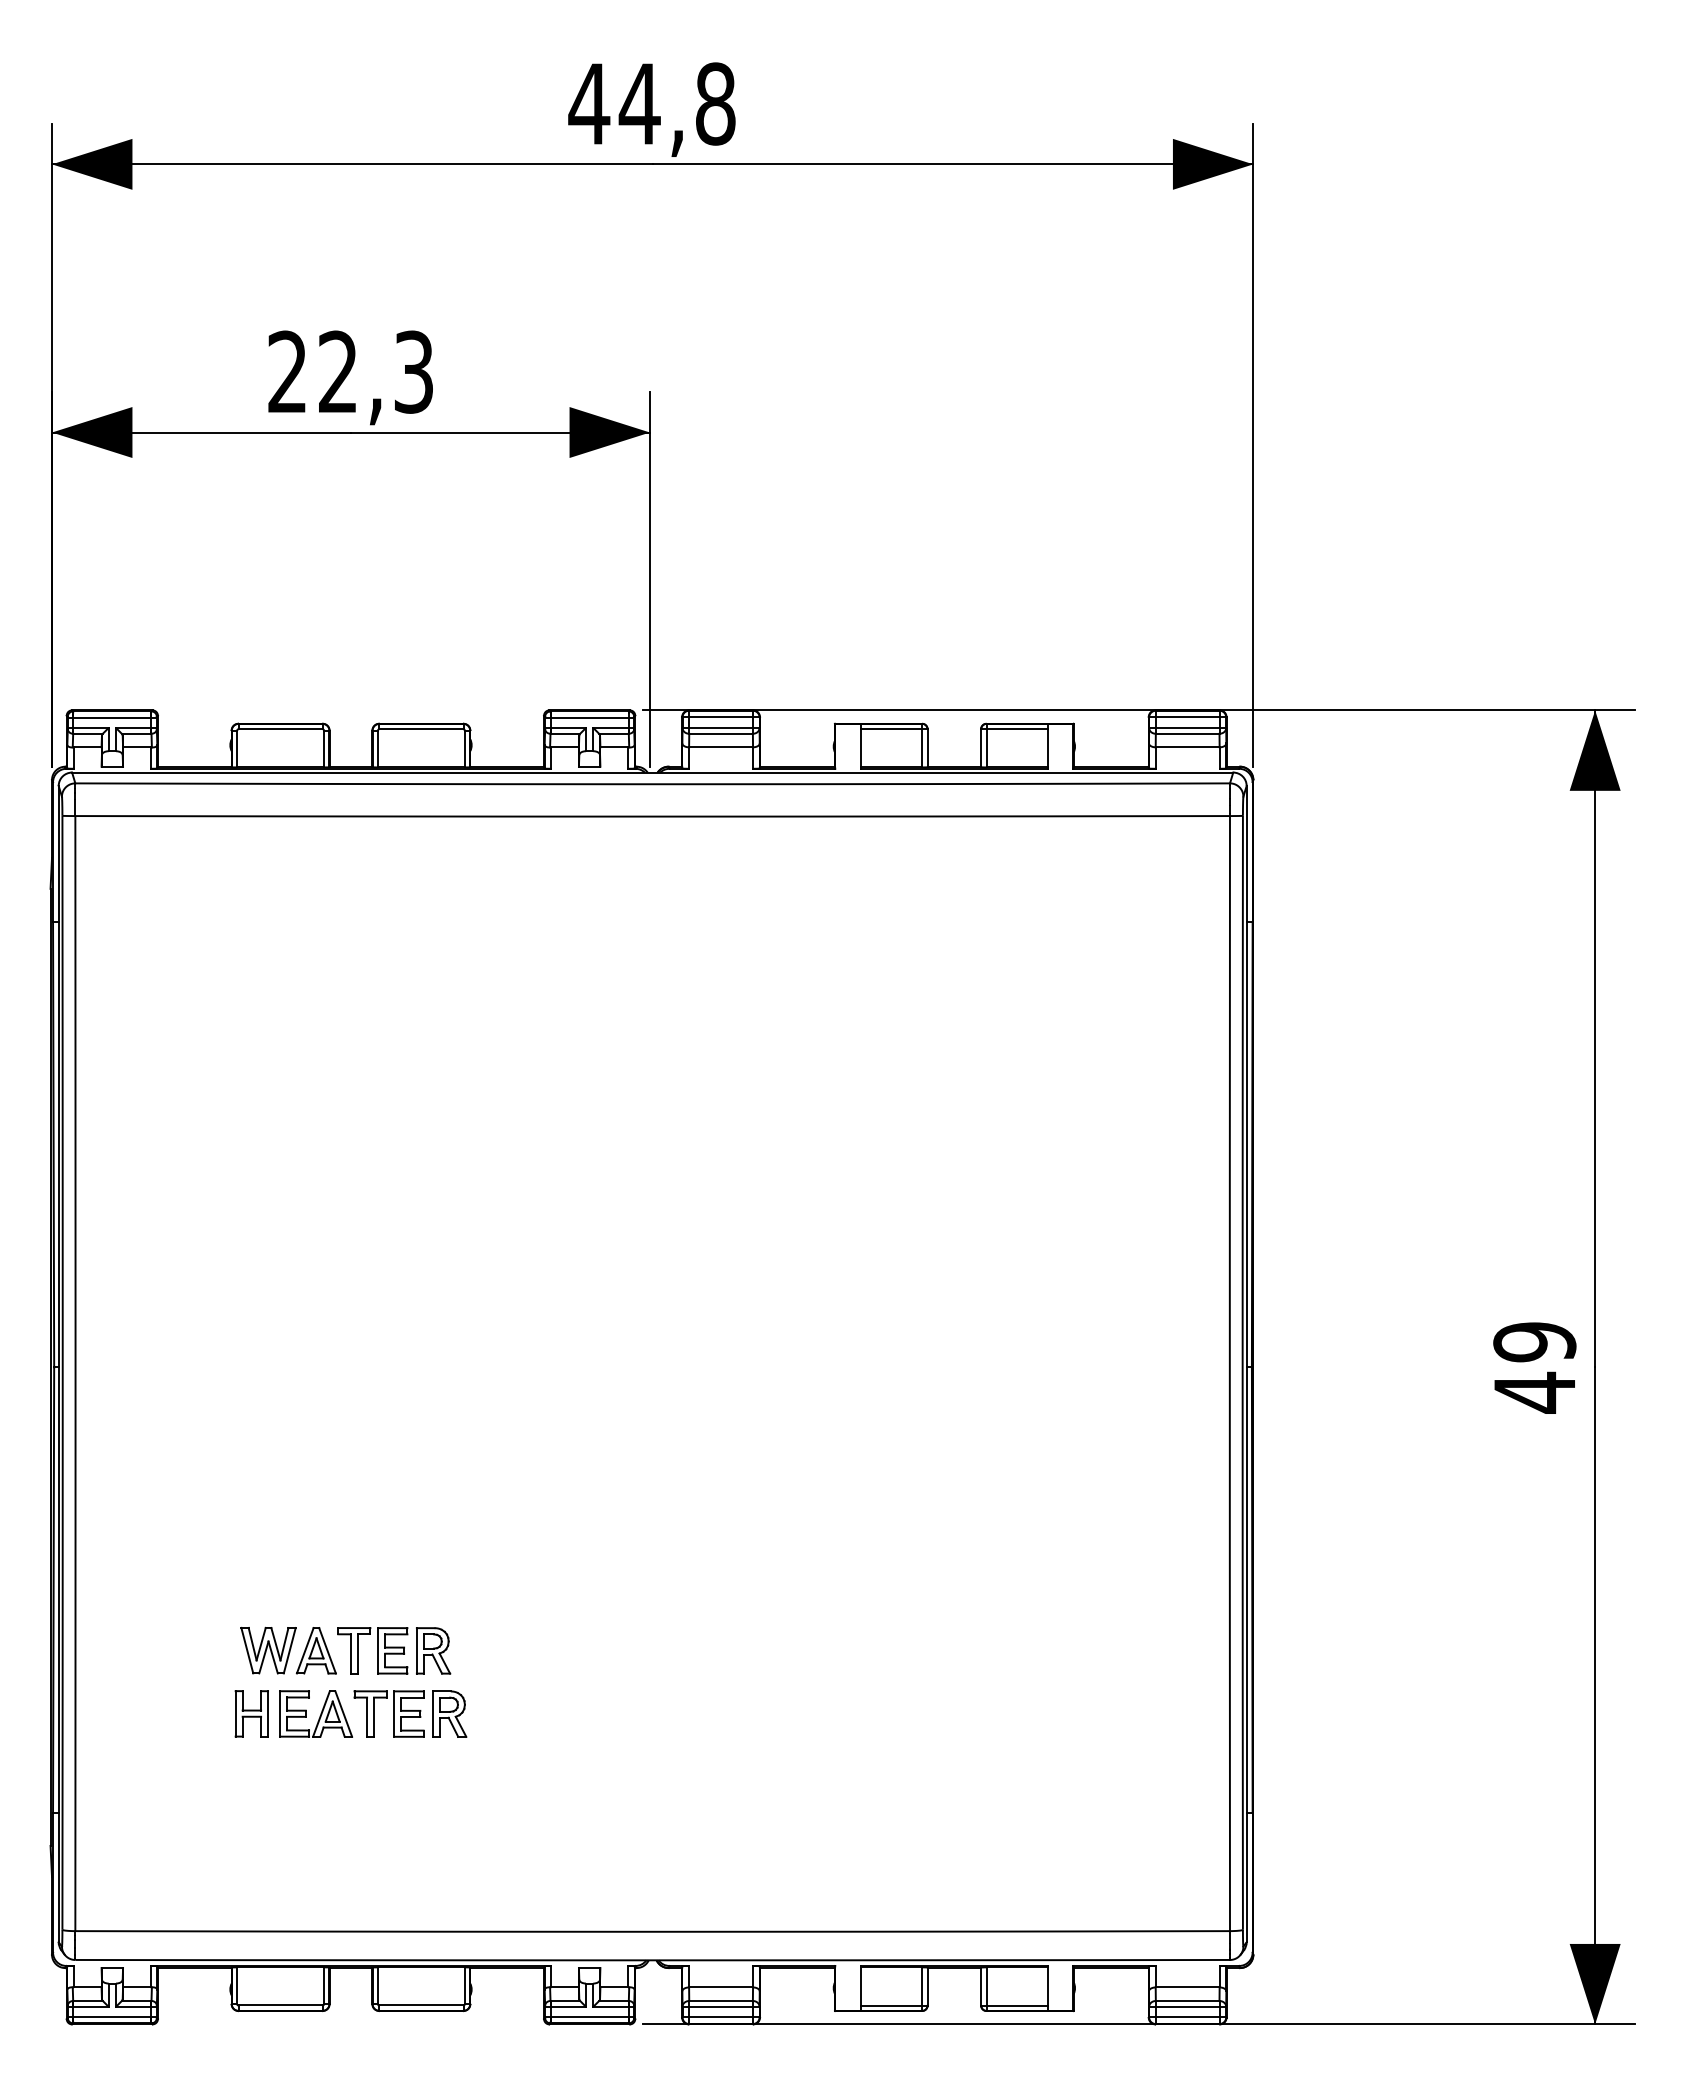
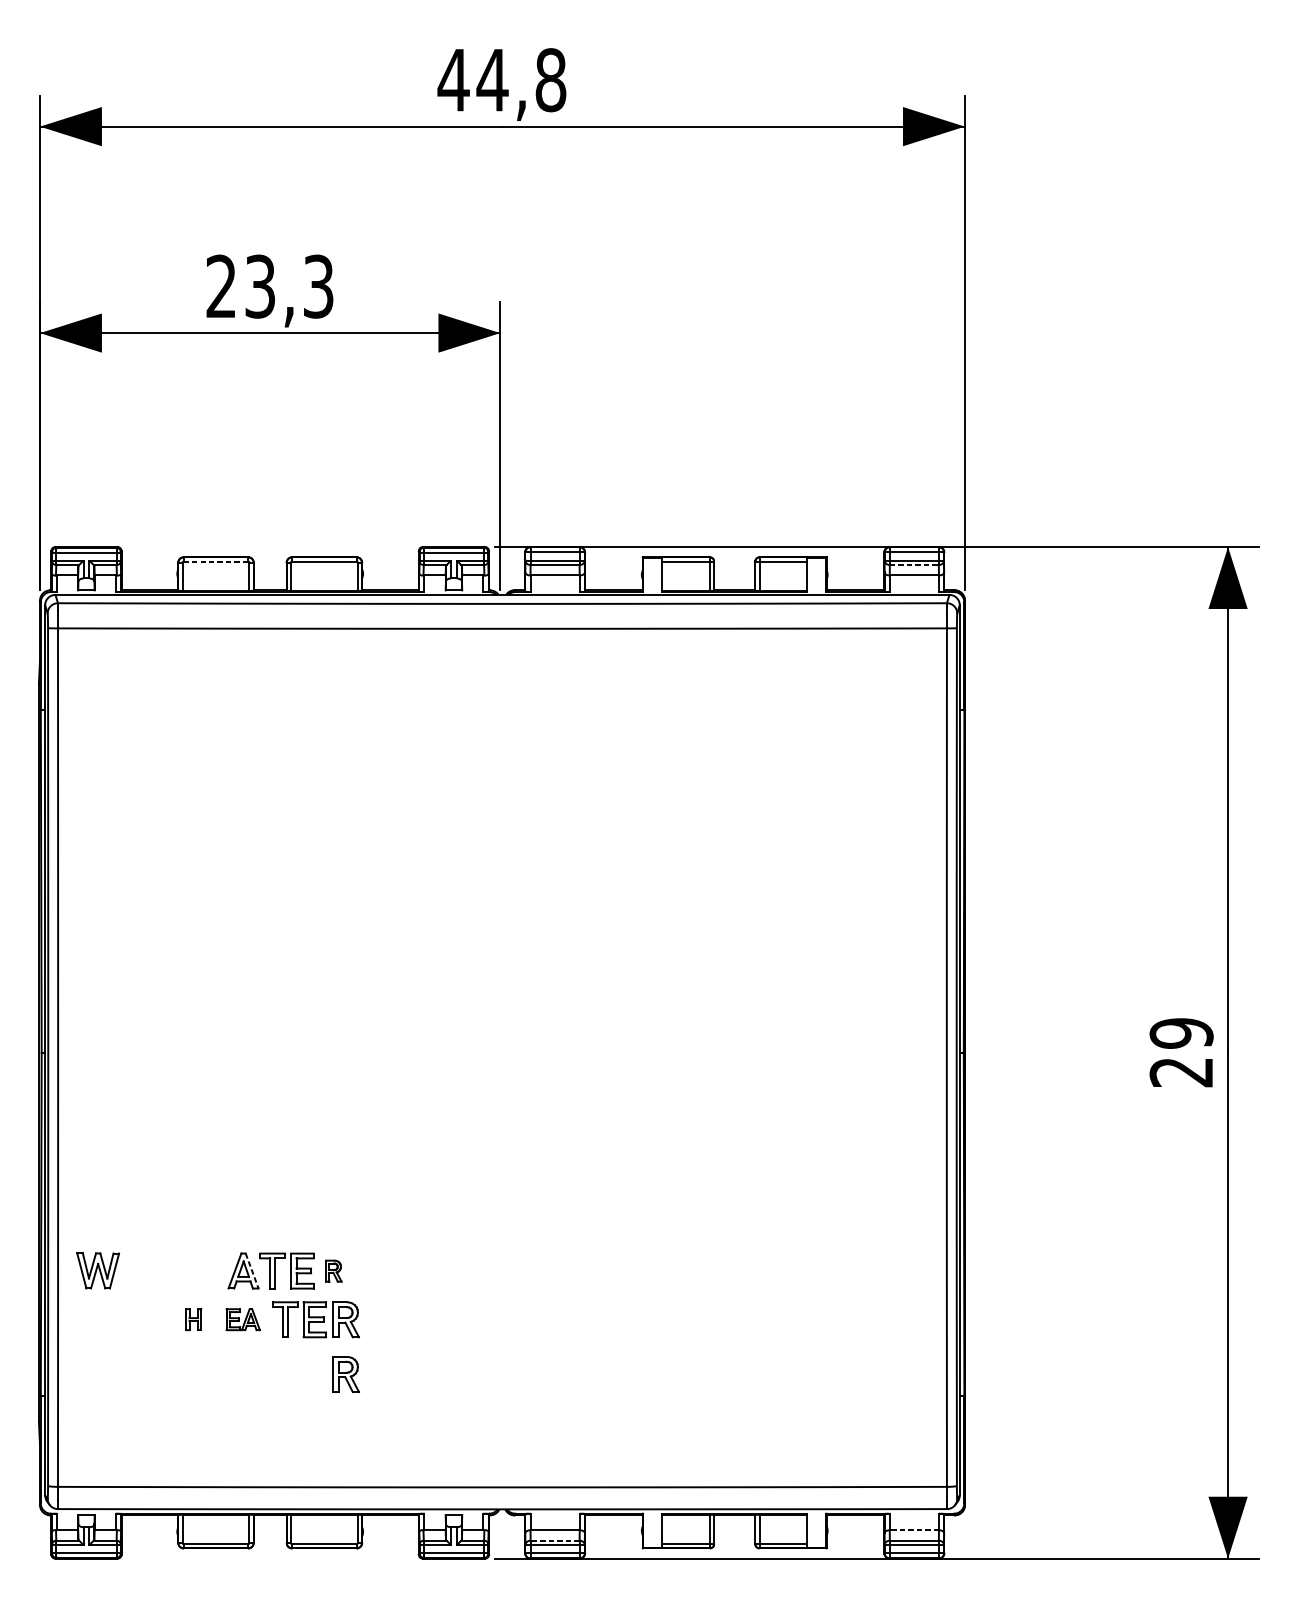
text: (338, 371) -> (260, 286), 22,3 -> 23,3
line: (281, 729) -> (216, 561), solid -> dashed
line: (1187, 733) -> (914, 564), solid -> dashed
text: (1533, 1392) -> (1180, 1072), 49 -> 29
part: (268, 1650) -> (98, 1270), moved
part: (433, 1650) -> (333, 1270), size x0.6
line: (327, 1651) -> (252, 1271), solid -> dashed
part: (251, 1713) -> (193, 1319), size x0.6
part: (315, 1713) -> (242, 1319), size x0.6
part: (449, 1784) -> (346, 1373), added
line: (1187, 1987) -> (914, 1530), solid -> dashed
line: (721, 2001) -> (555, 1541), solid -> dashed

